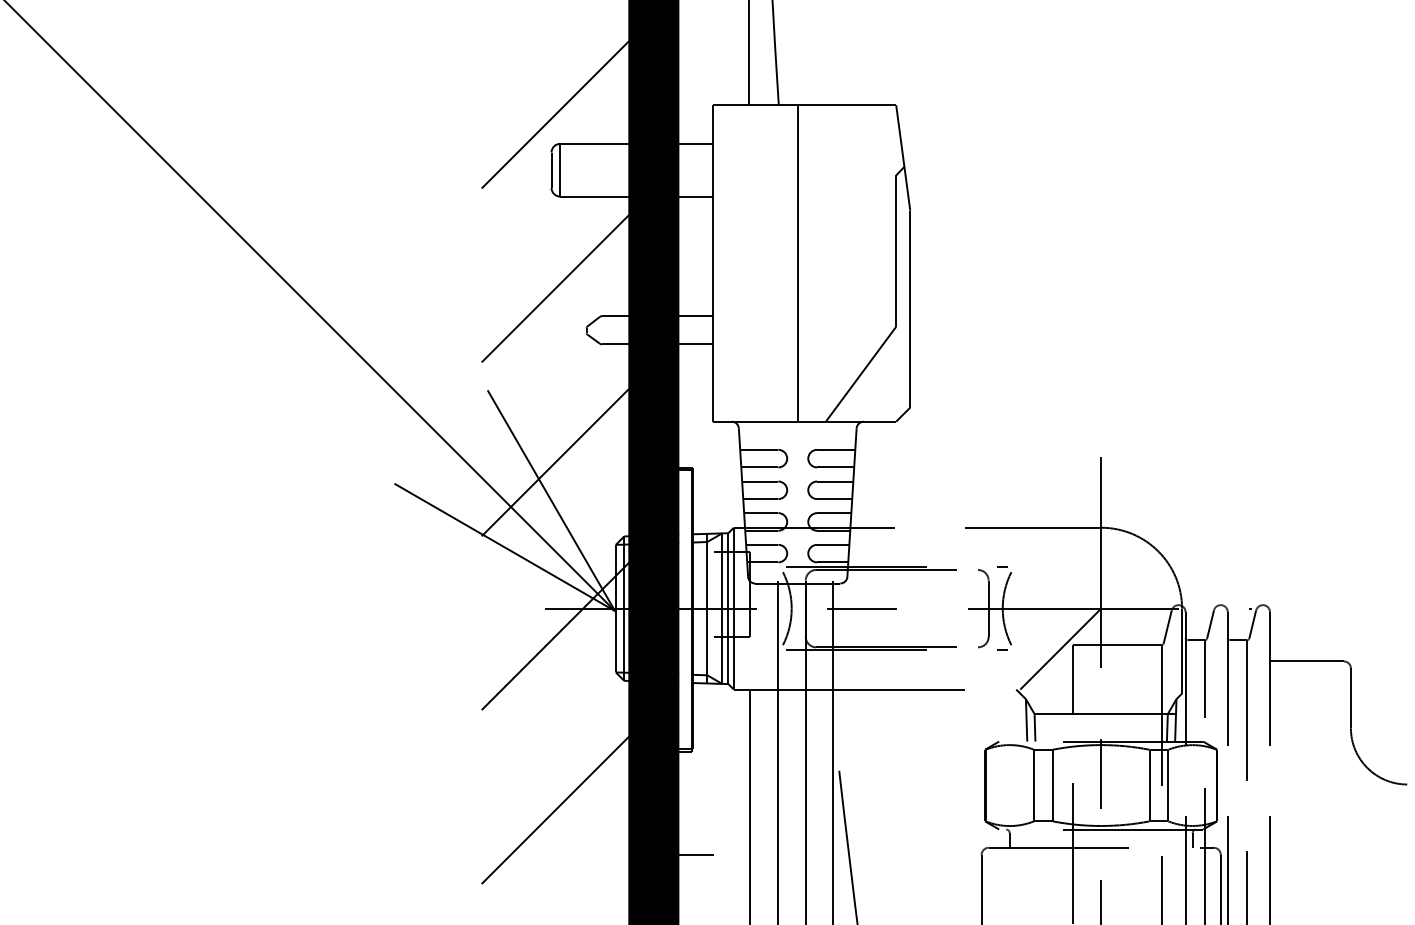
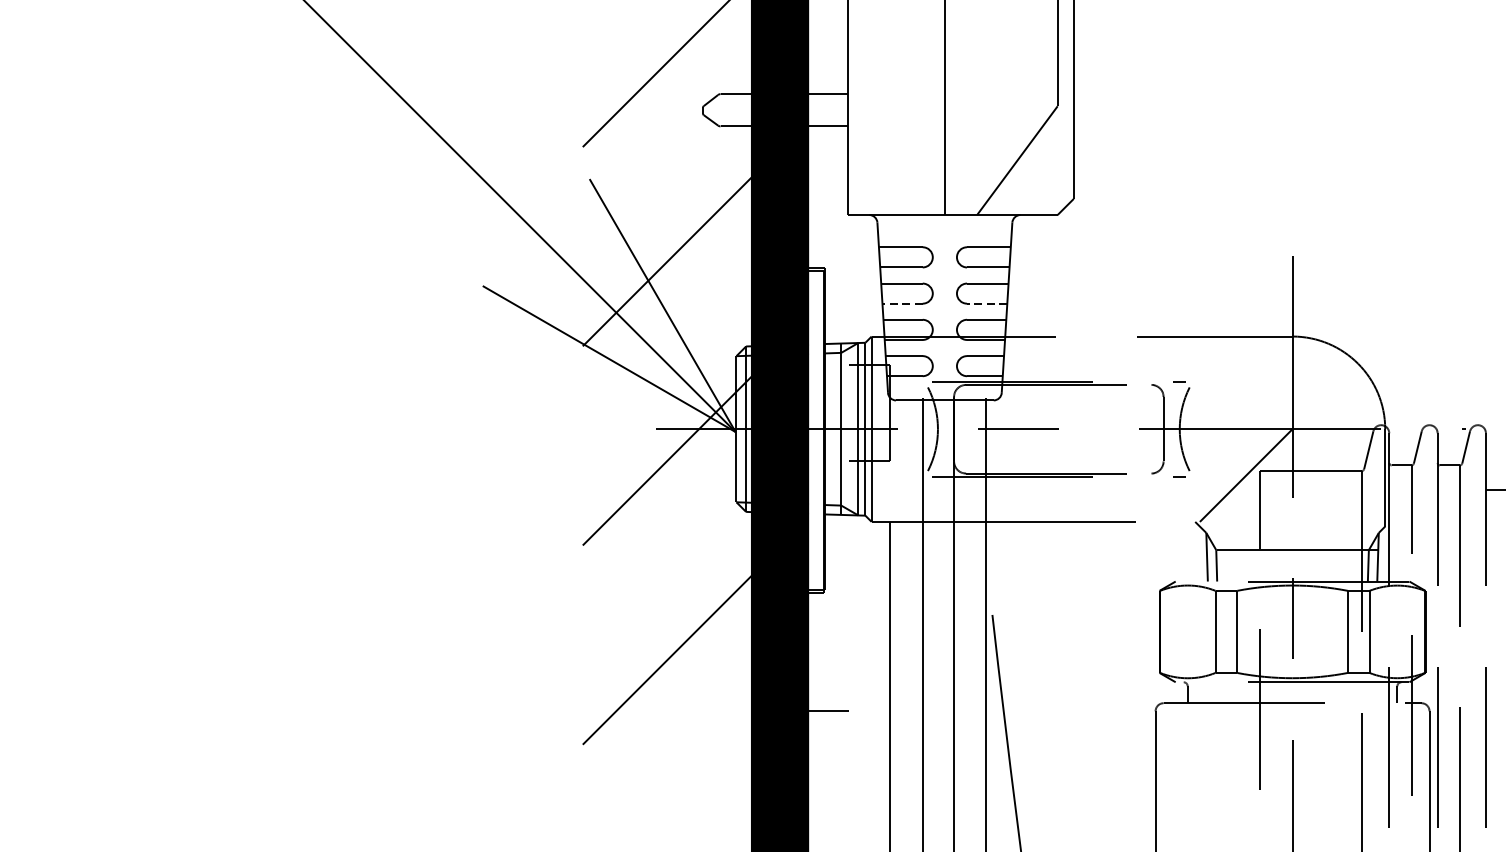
line: (760, 499) -> (902, 304), solid -> dashed
line: (834, 499) -> (986, 304), solid -> dashed

